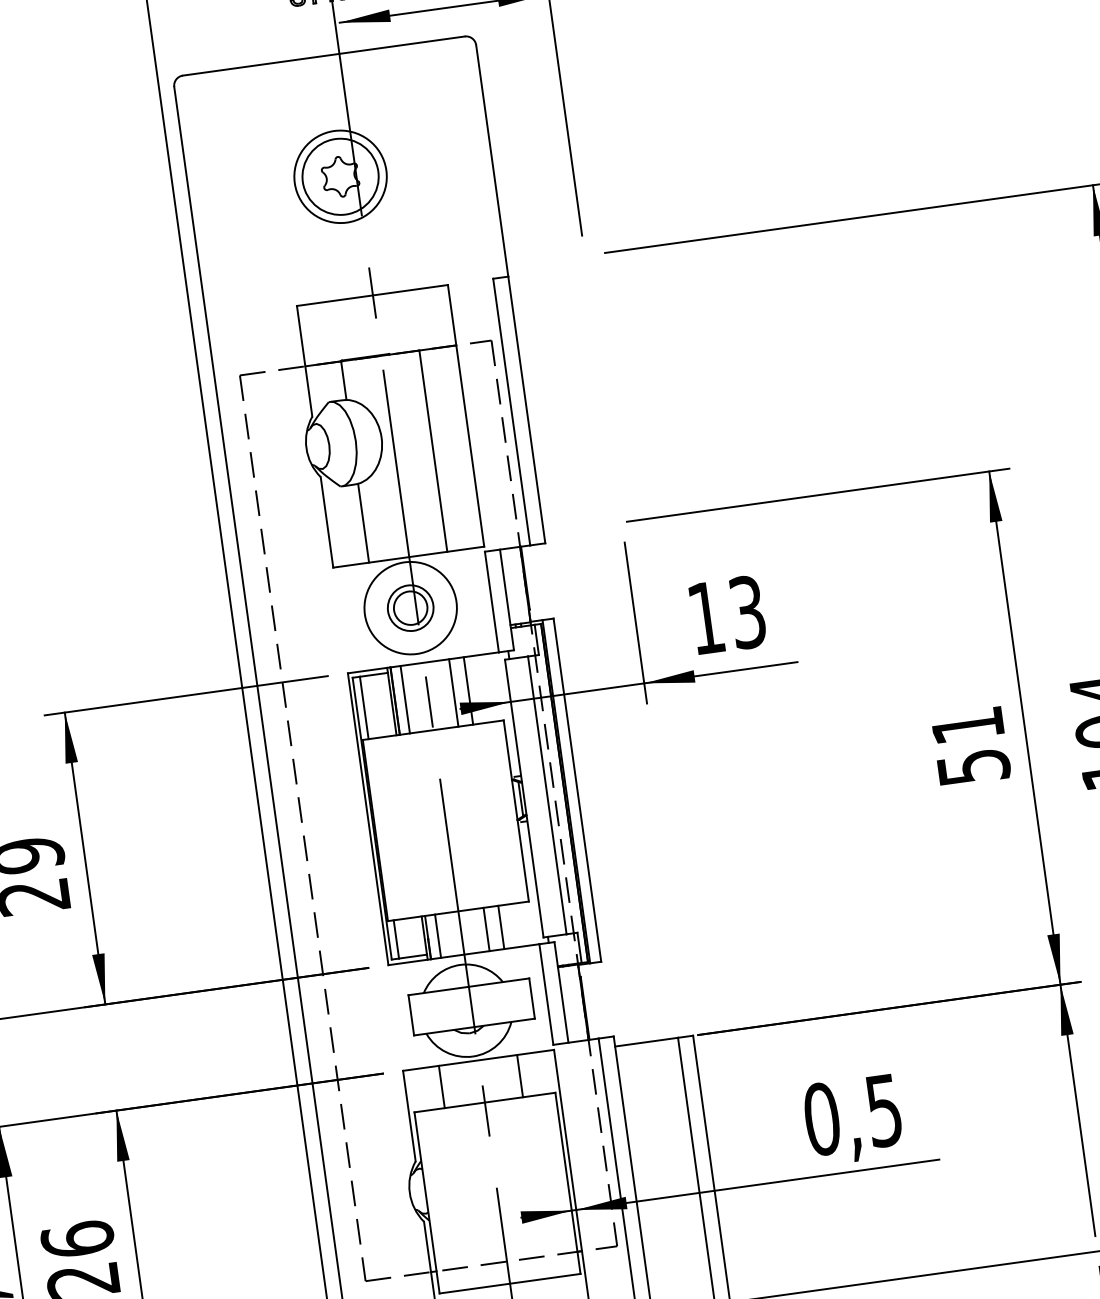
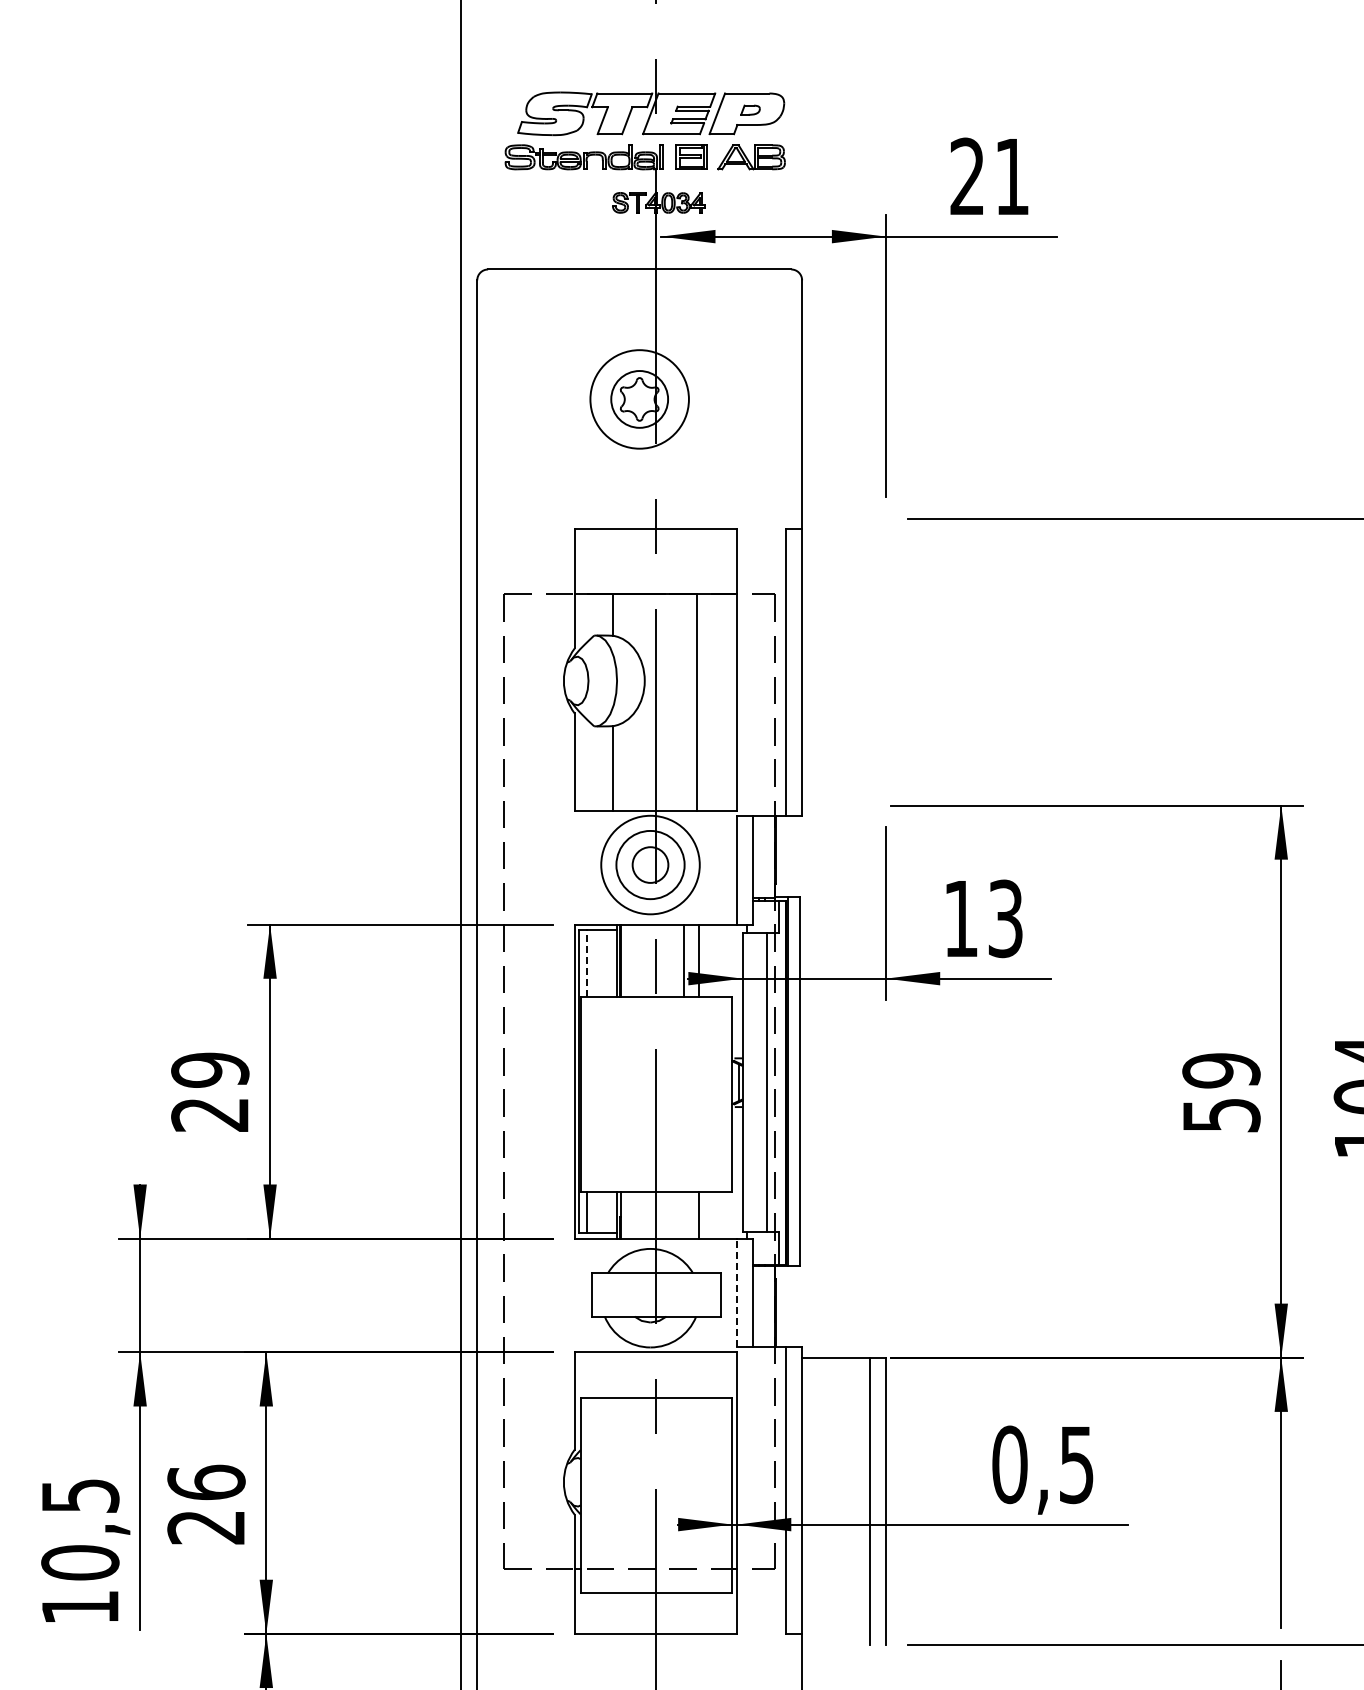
circle: (340, 176) -> (639, 399), size x0.7
circle: (410, 607) -> (650, 864), size x1.4
line: (405, 699) -> (631, 960), removed
line: (363, 707) -> (586, 963), solid -> dashed
text: (967, 725) -> (1221, 1070), 51 -> 59
line: (486, 929) -> (683, 1215), removed
line: (438, 936) -> (631, 1215), removed
line: (546, 994) -> (737, 1292), solid -> dashed
line: (520, 1075) -> (697, 1374), removed
line: (442, 1086) -> (613, 1374), removed

